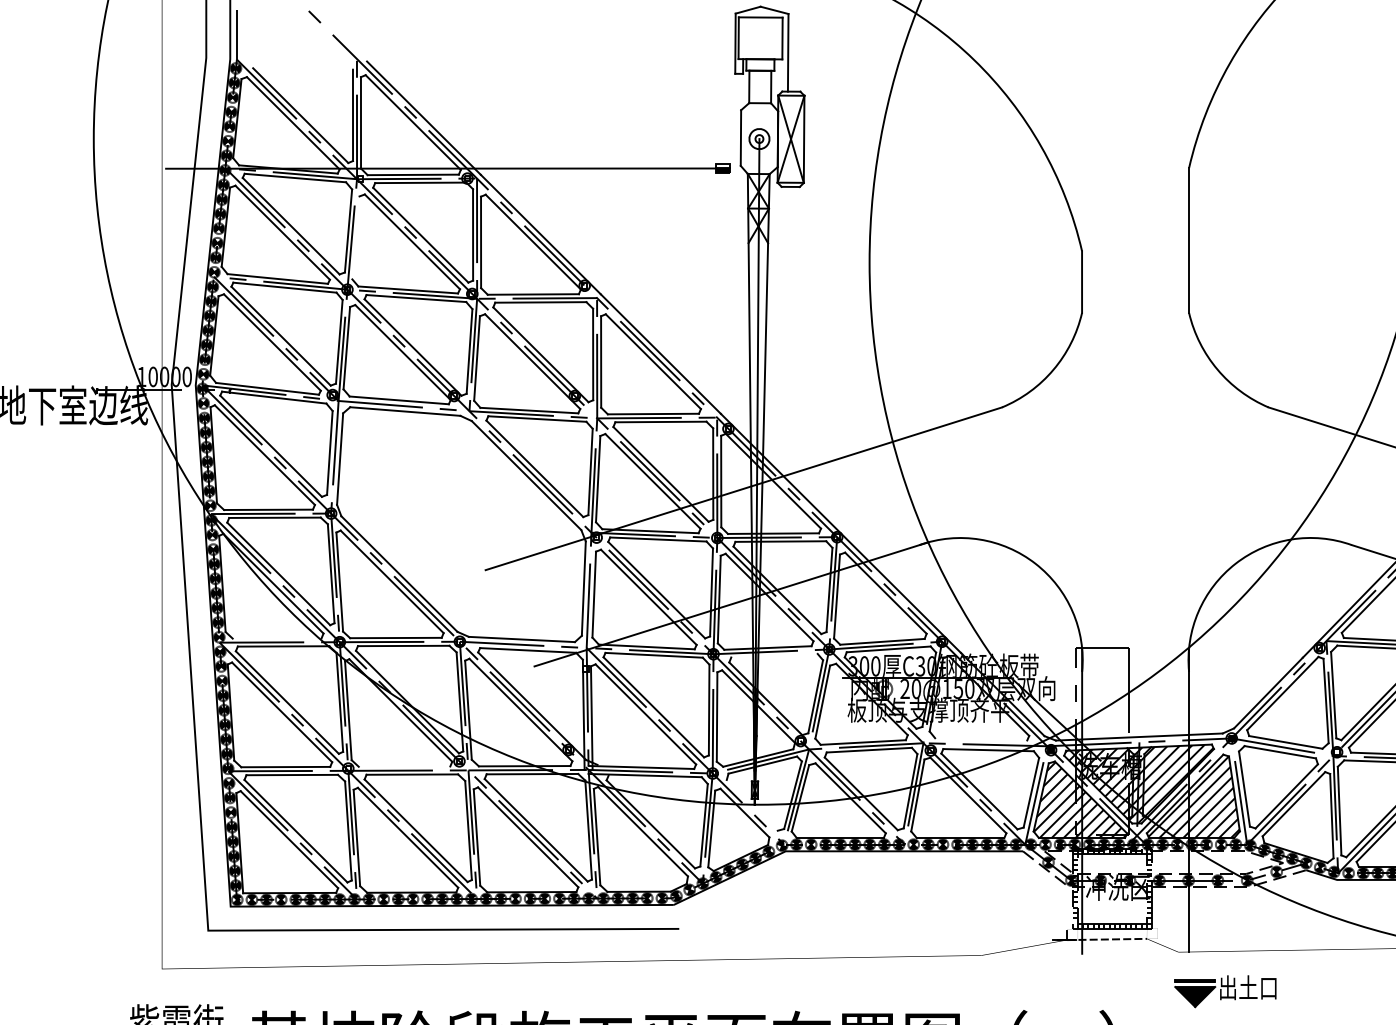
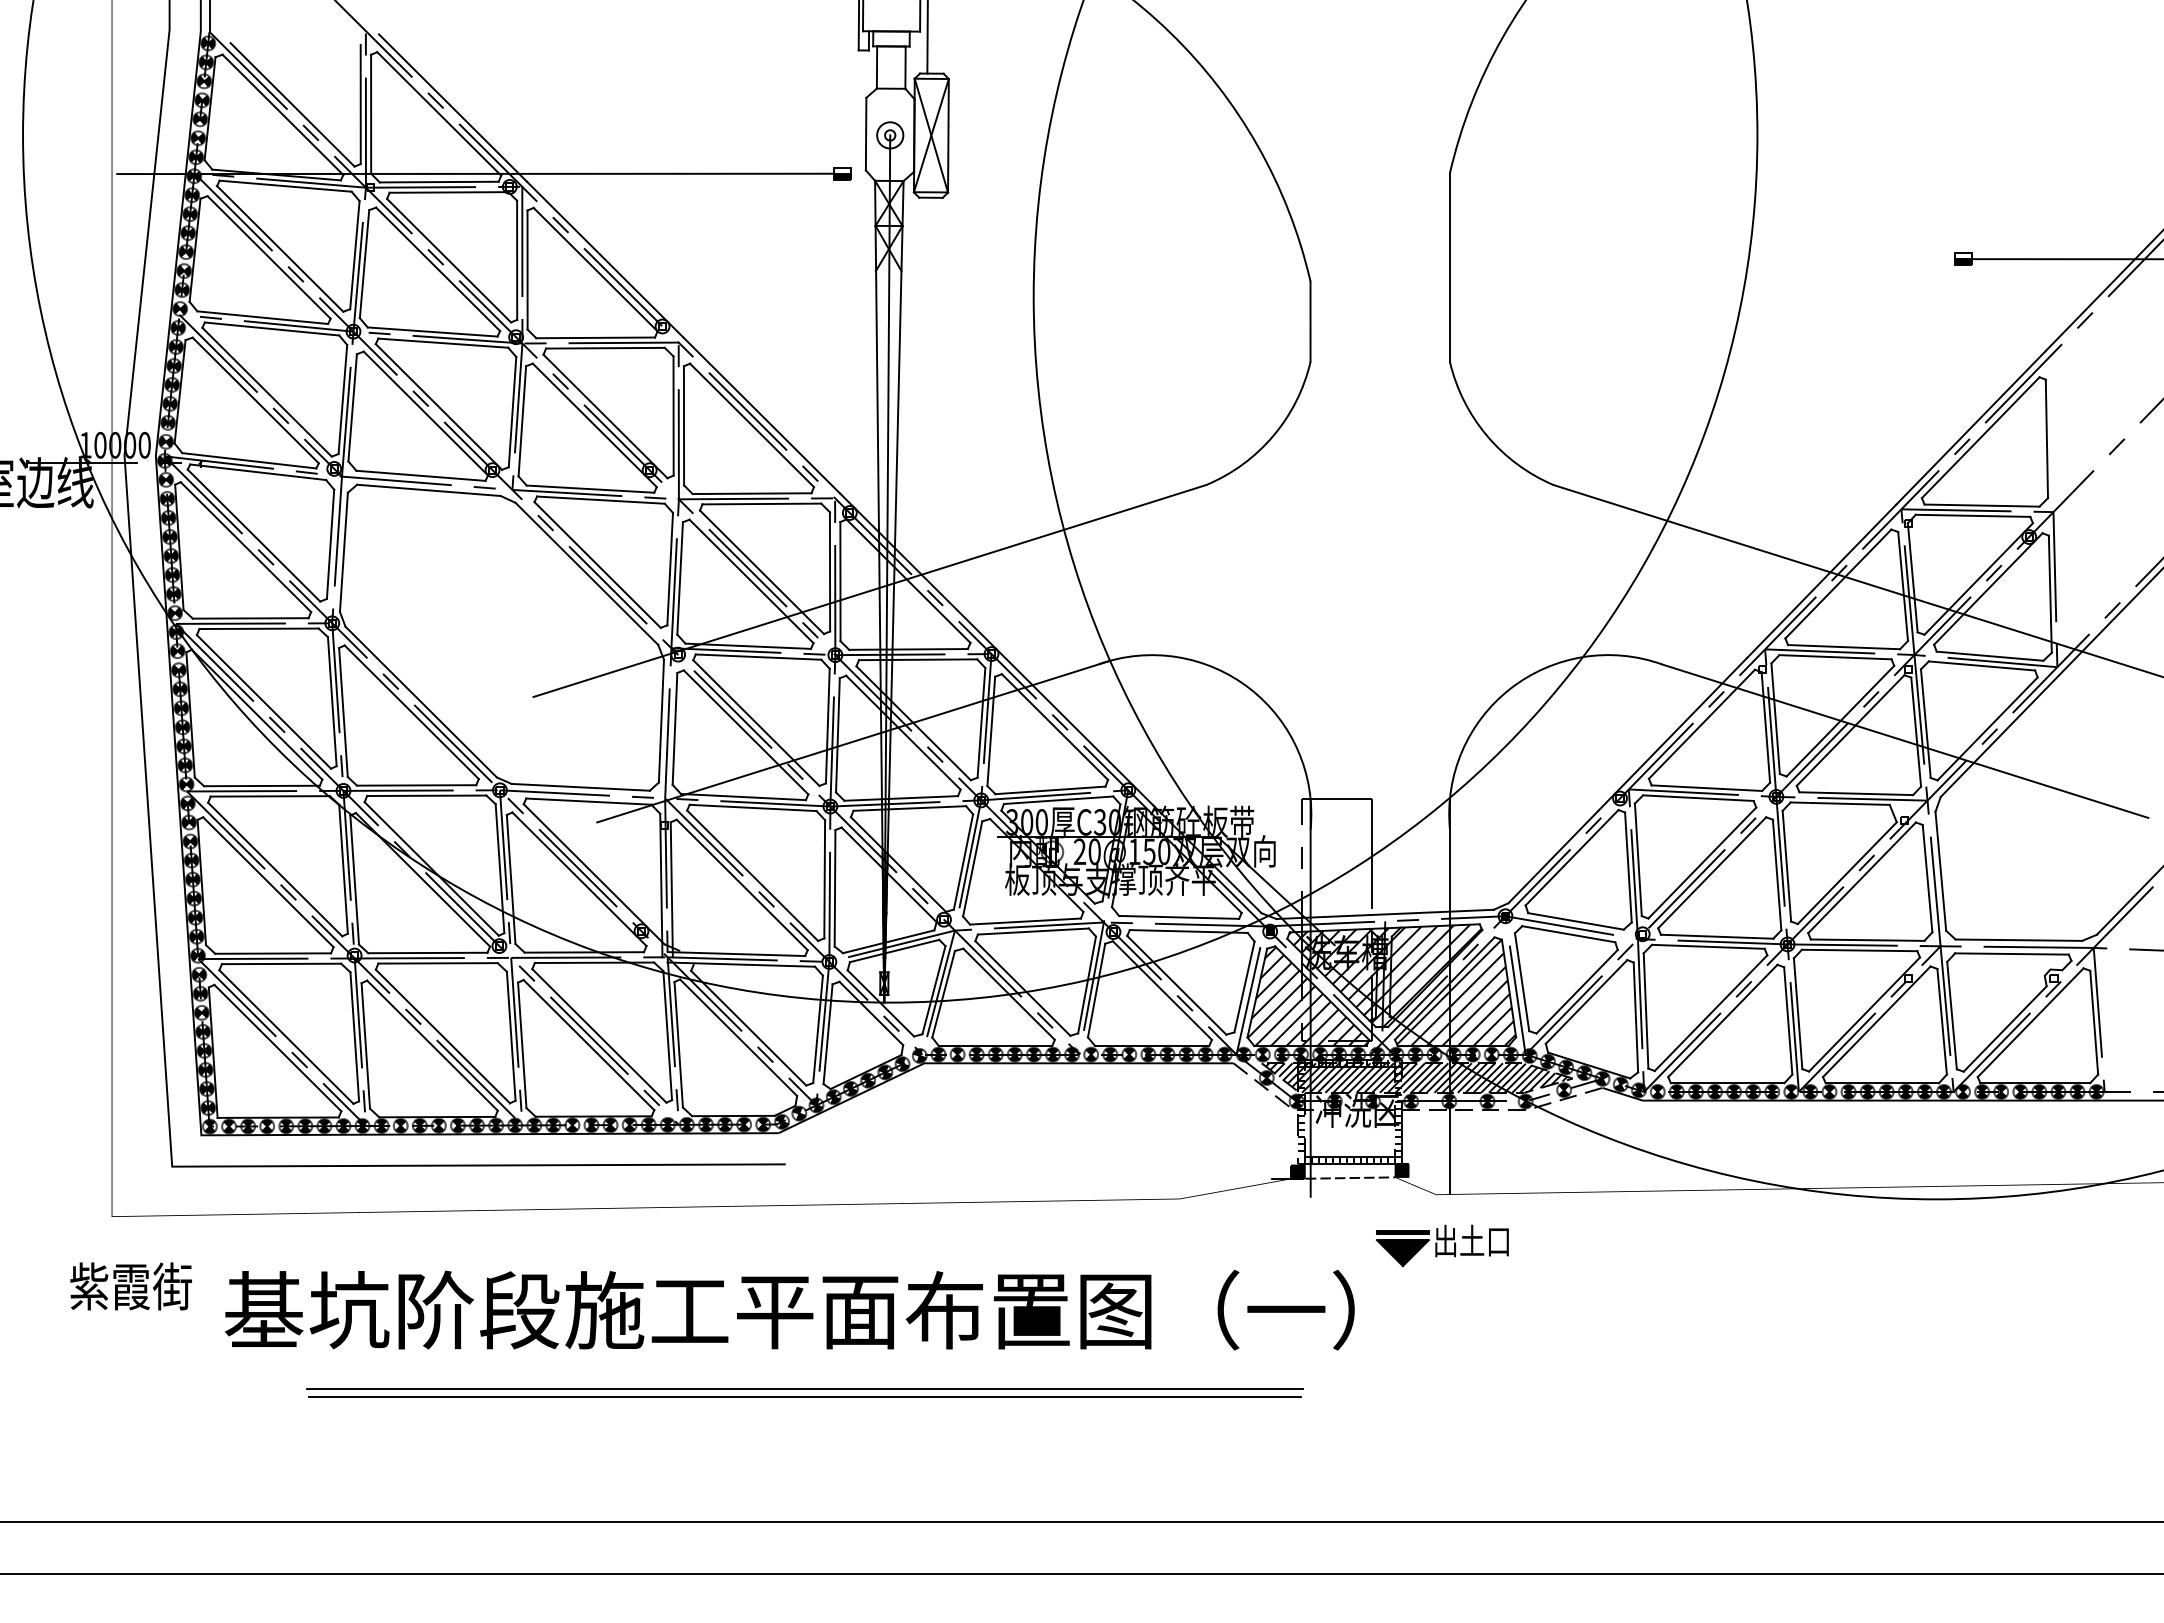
line: (355, 238) -> (364, 264), added
line: (276, 638) -> (261, 785), added
line: (774, 655) -> (909, 808), added
line: (981, 738) -> (1179, 916), added
line: (404, 766) -> (427, 952), added
line: (751, 805) -> (880, 1003), added
hatch: (1163, 862) -> (1416, 1077), added
hatch: (1151, 933) -> (1401, 1170), added
hatch: (1072, 934) -> (1298, 1171), added
part: (1224, 991) -> (1441, 1245), moved

